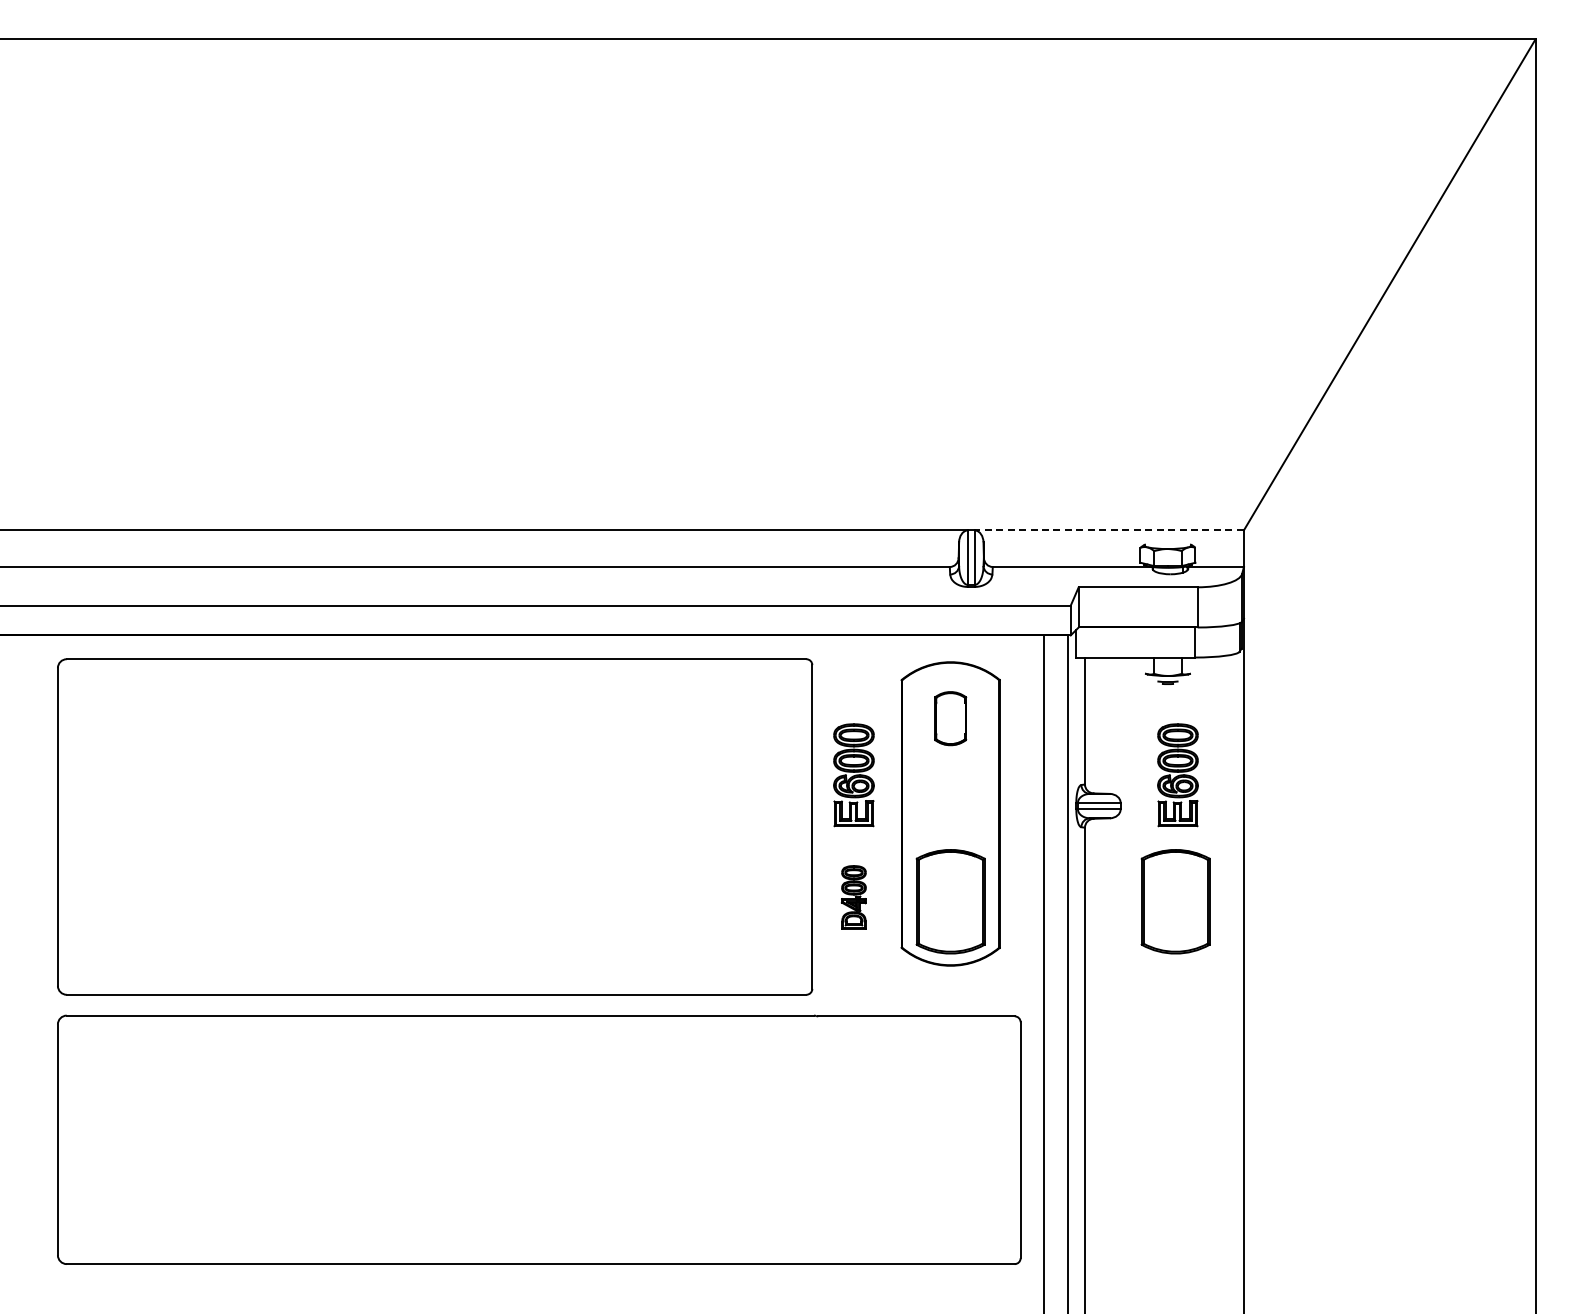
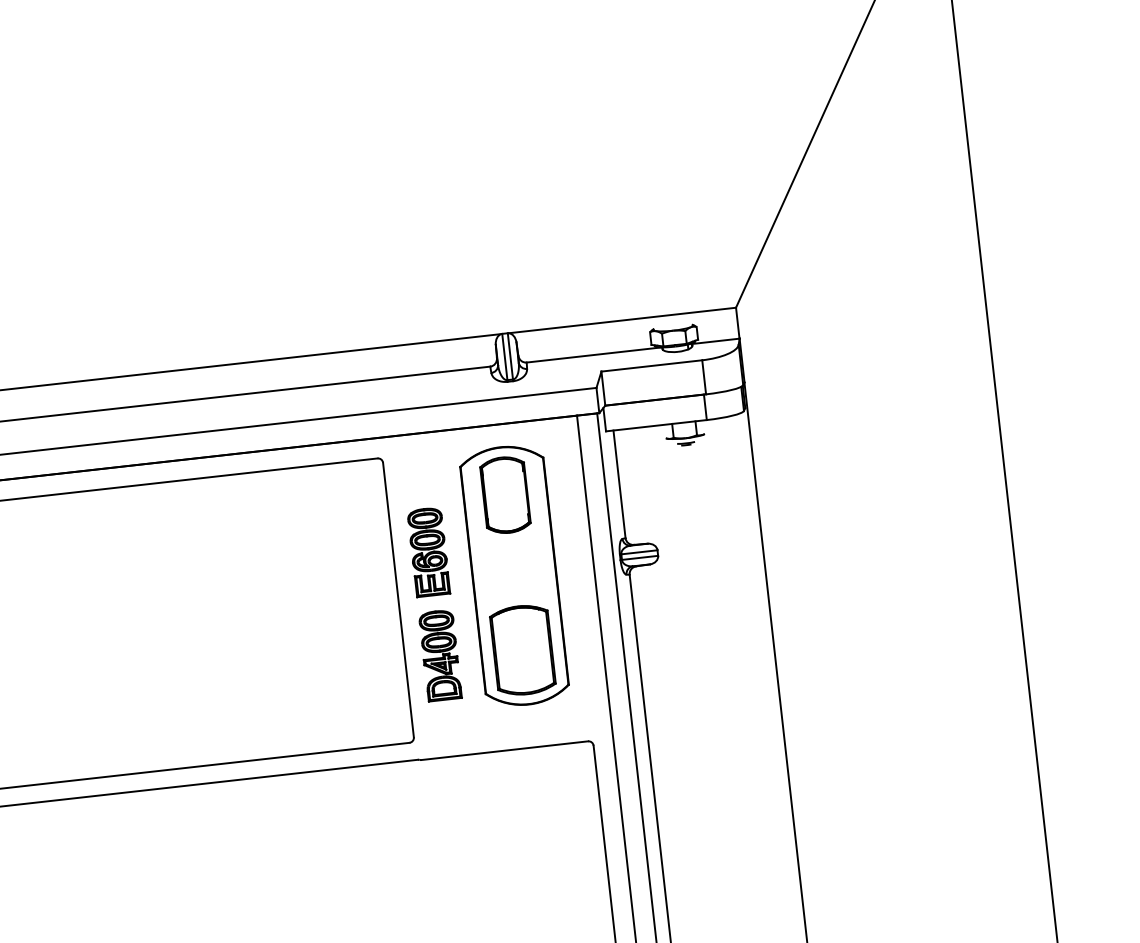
line: (1109, 530) -> (622, 320), dashed -> solid
part: (950, 718) -> (505, 494), size x1.67
part: (1177, 775) -> (703, 521), removed
part: (853, 897) -> (440, 655), size x1.67
part: (1175, 901) -> (713, 628), removed

